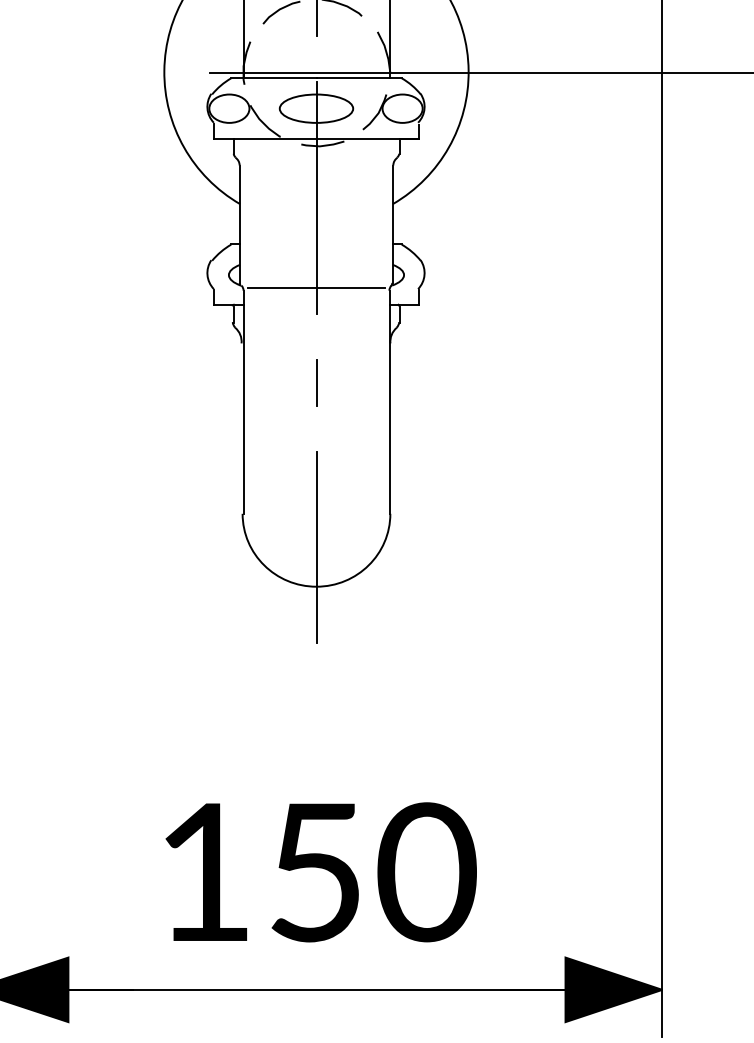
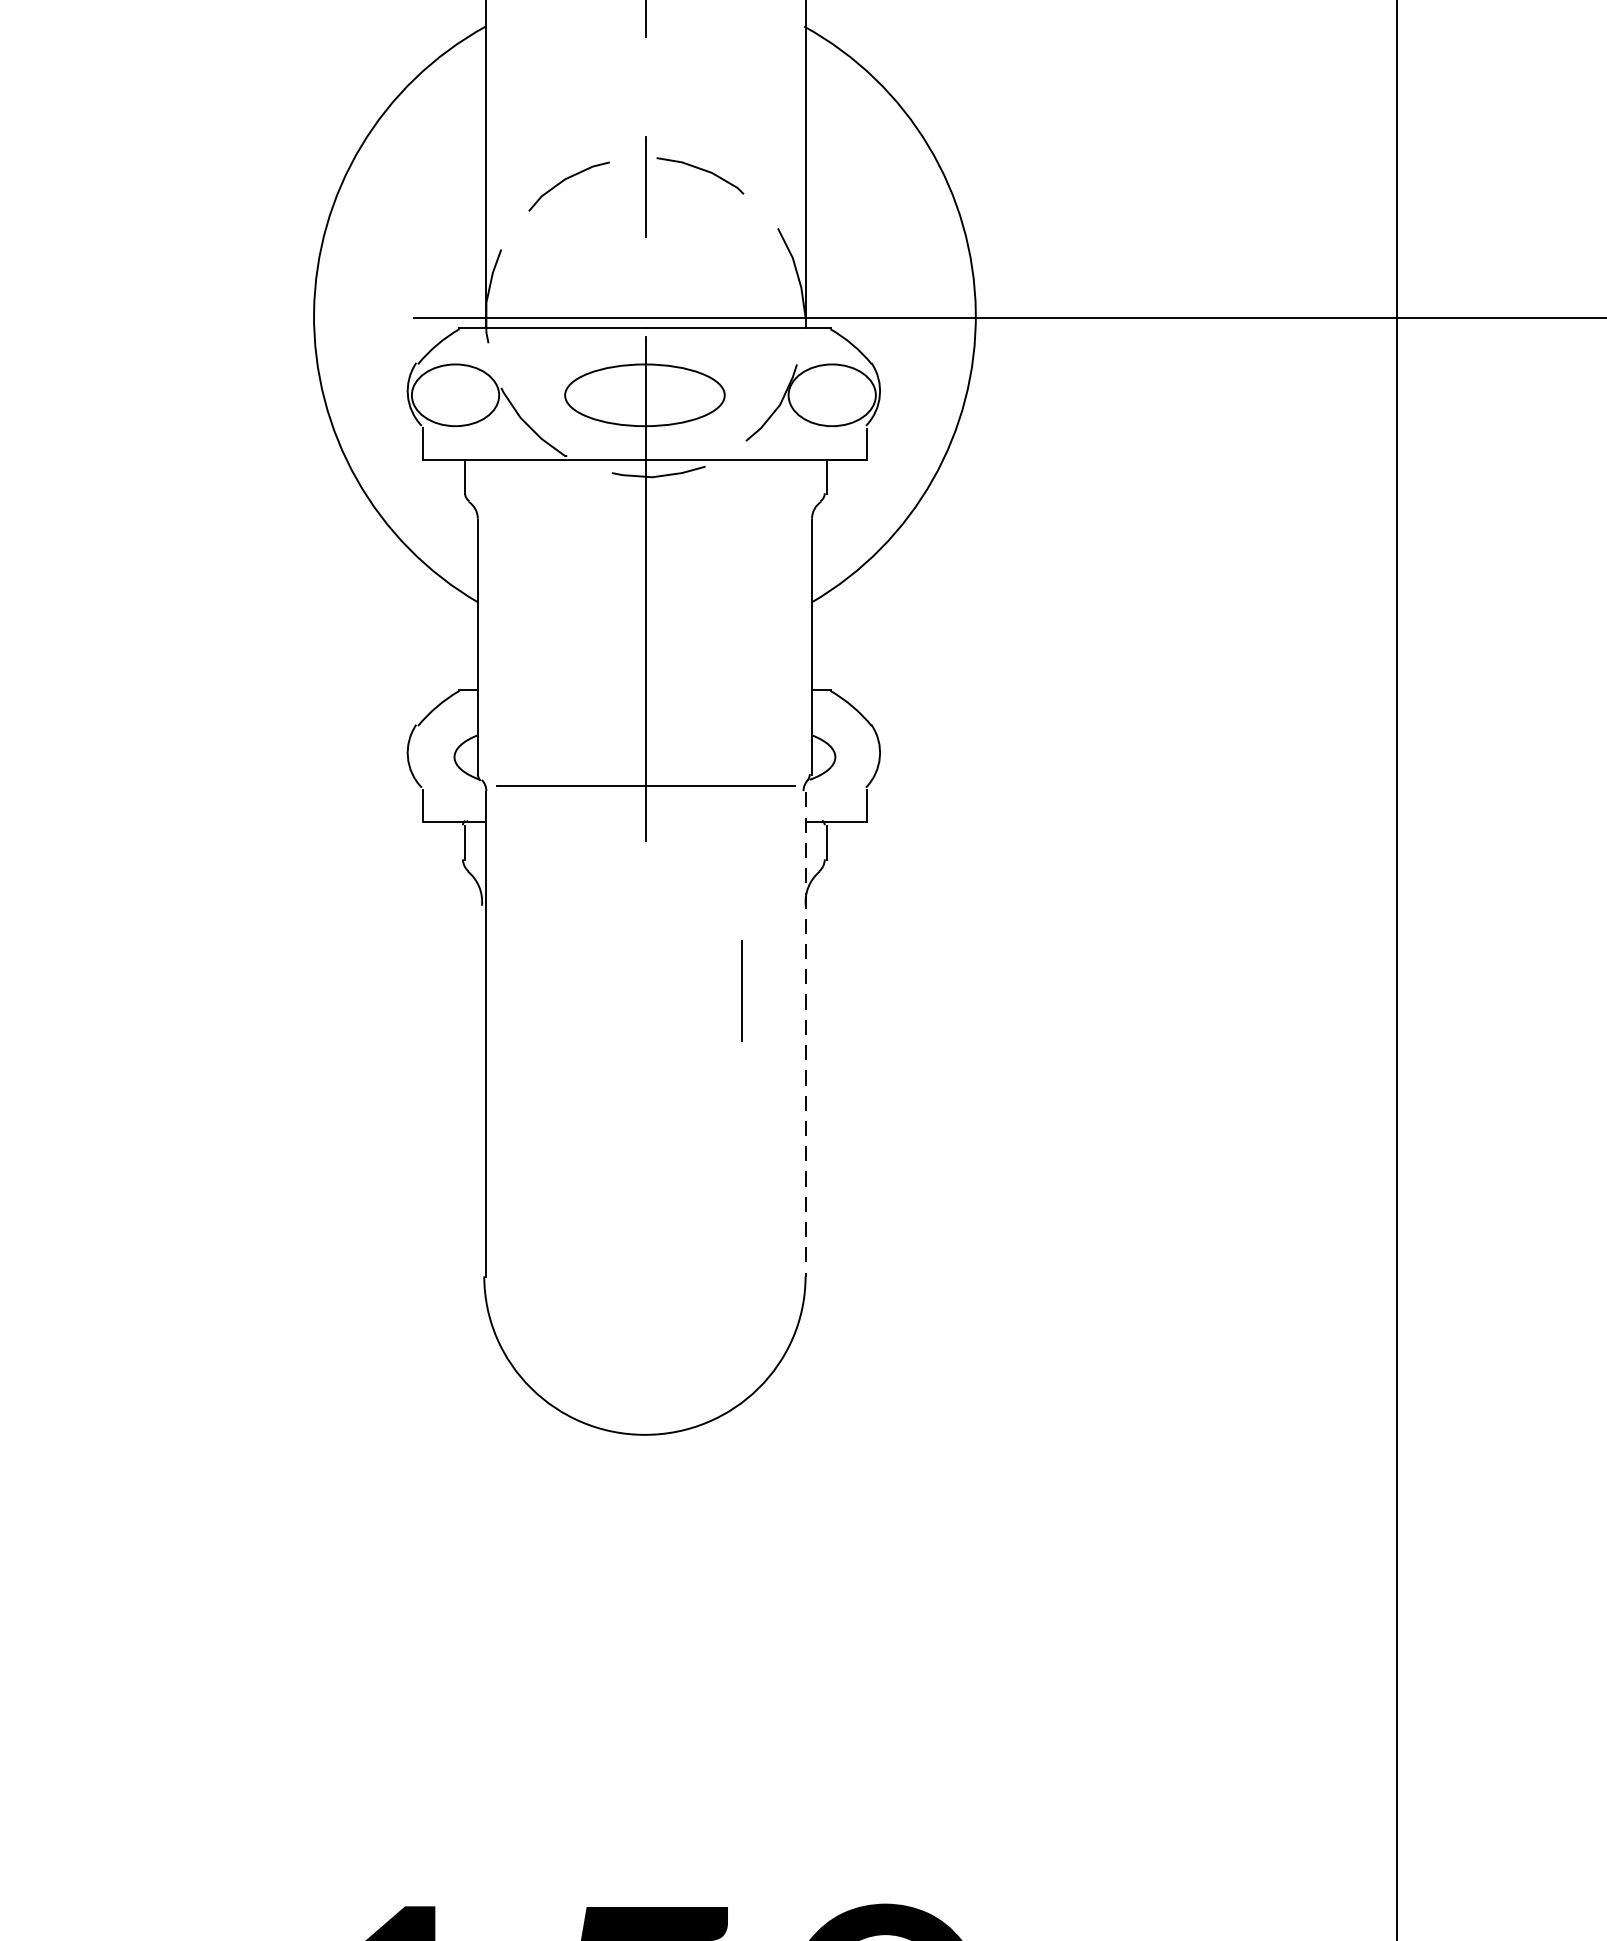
line: (316, 382) -> (740, 990), moved
line: (390, 402) -> (805, 1034), solid -> dashed
line: (317, 546) -> (647, 1347), removed

